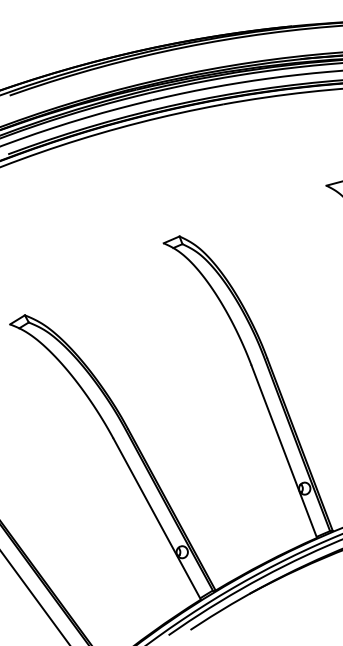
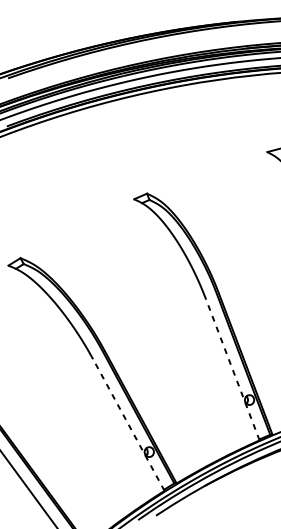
line: (284, 451) -> (232, 369), solid -> dashed
line: (157, 519) -> (129, 425), solid -> dashed

